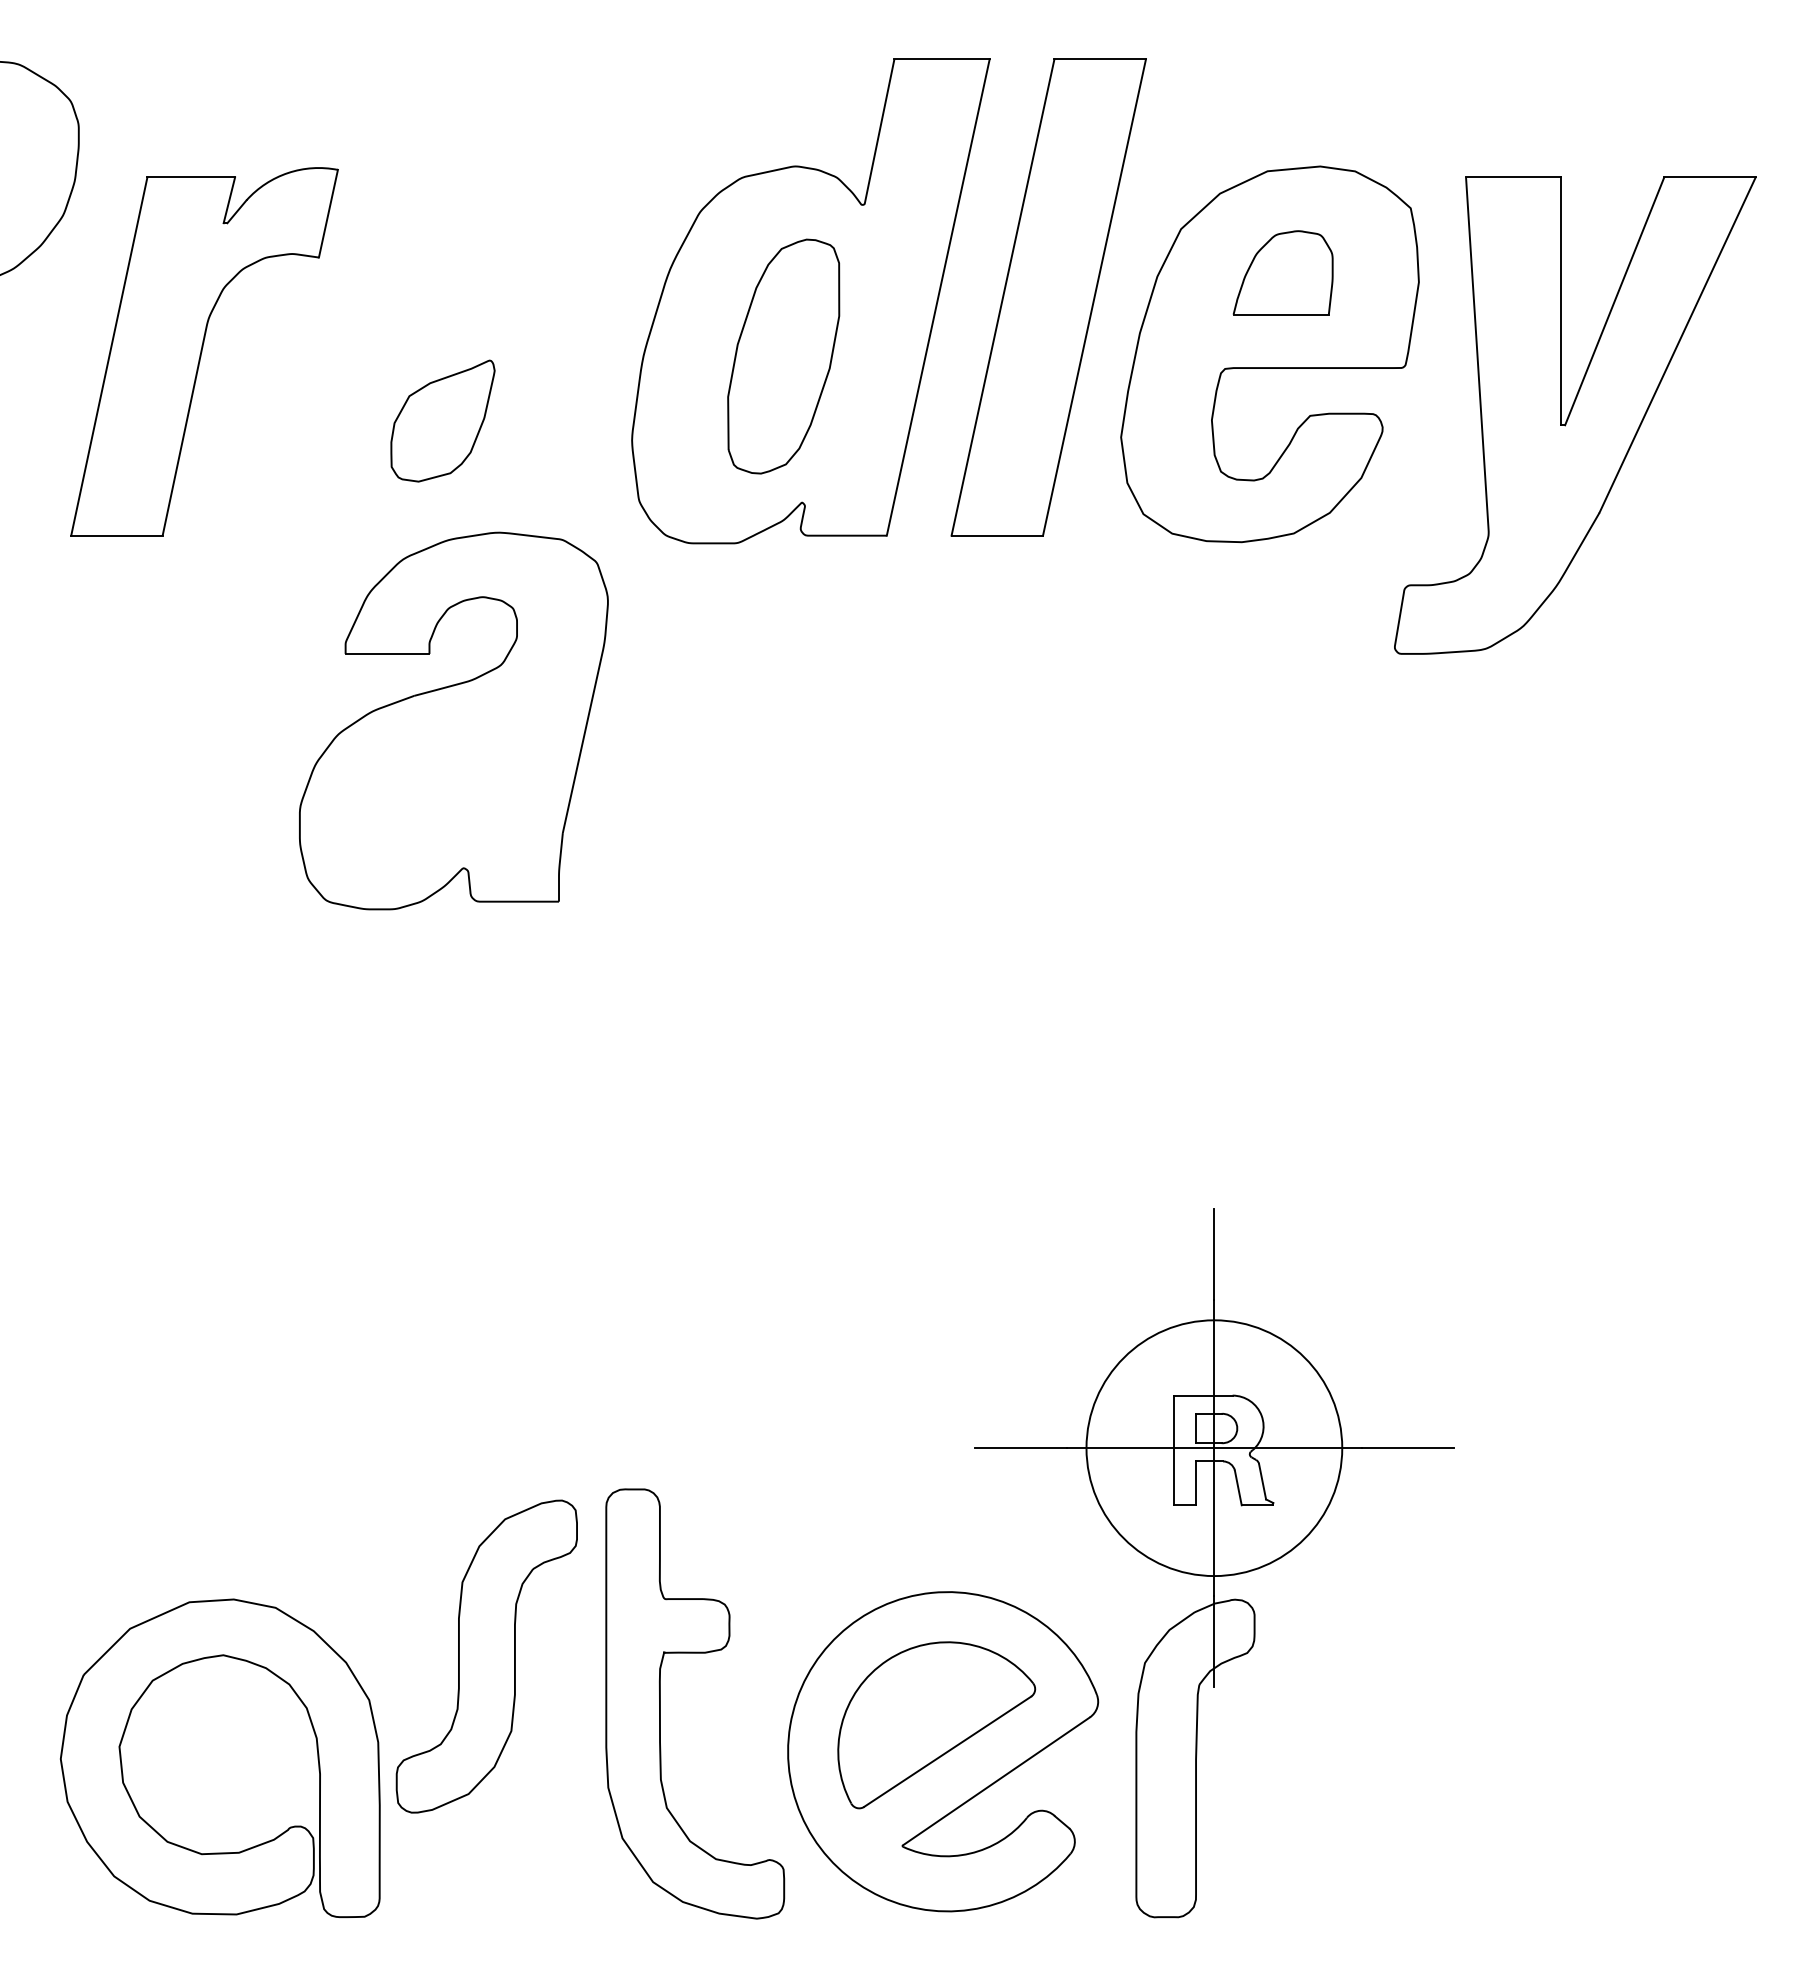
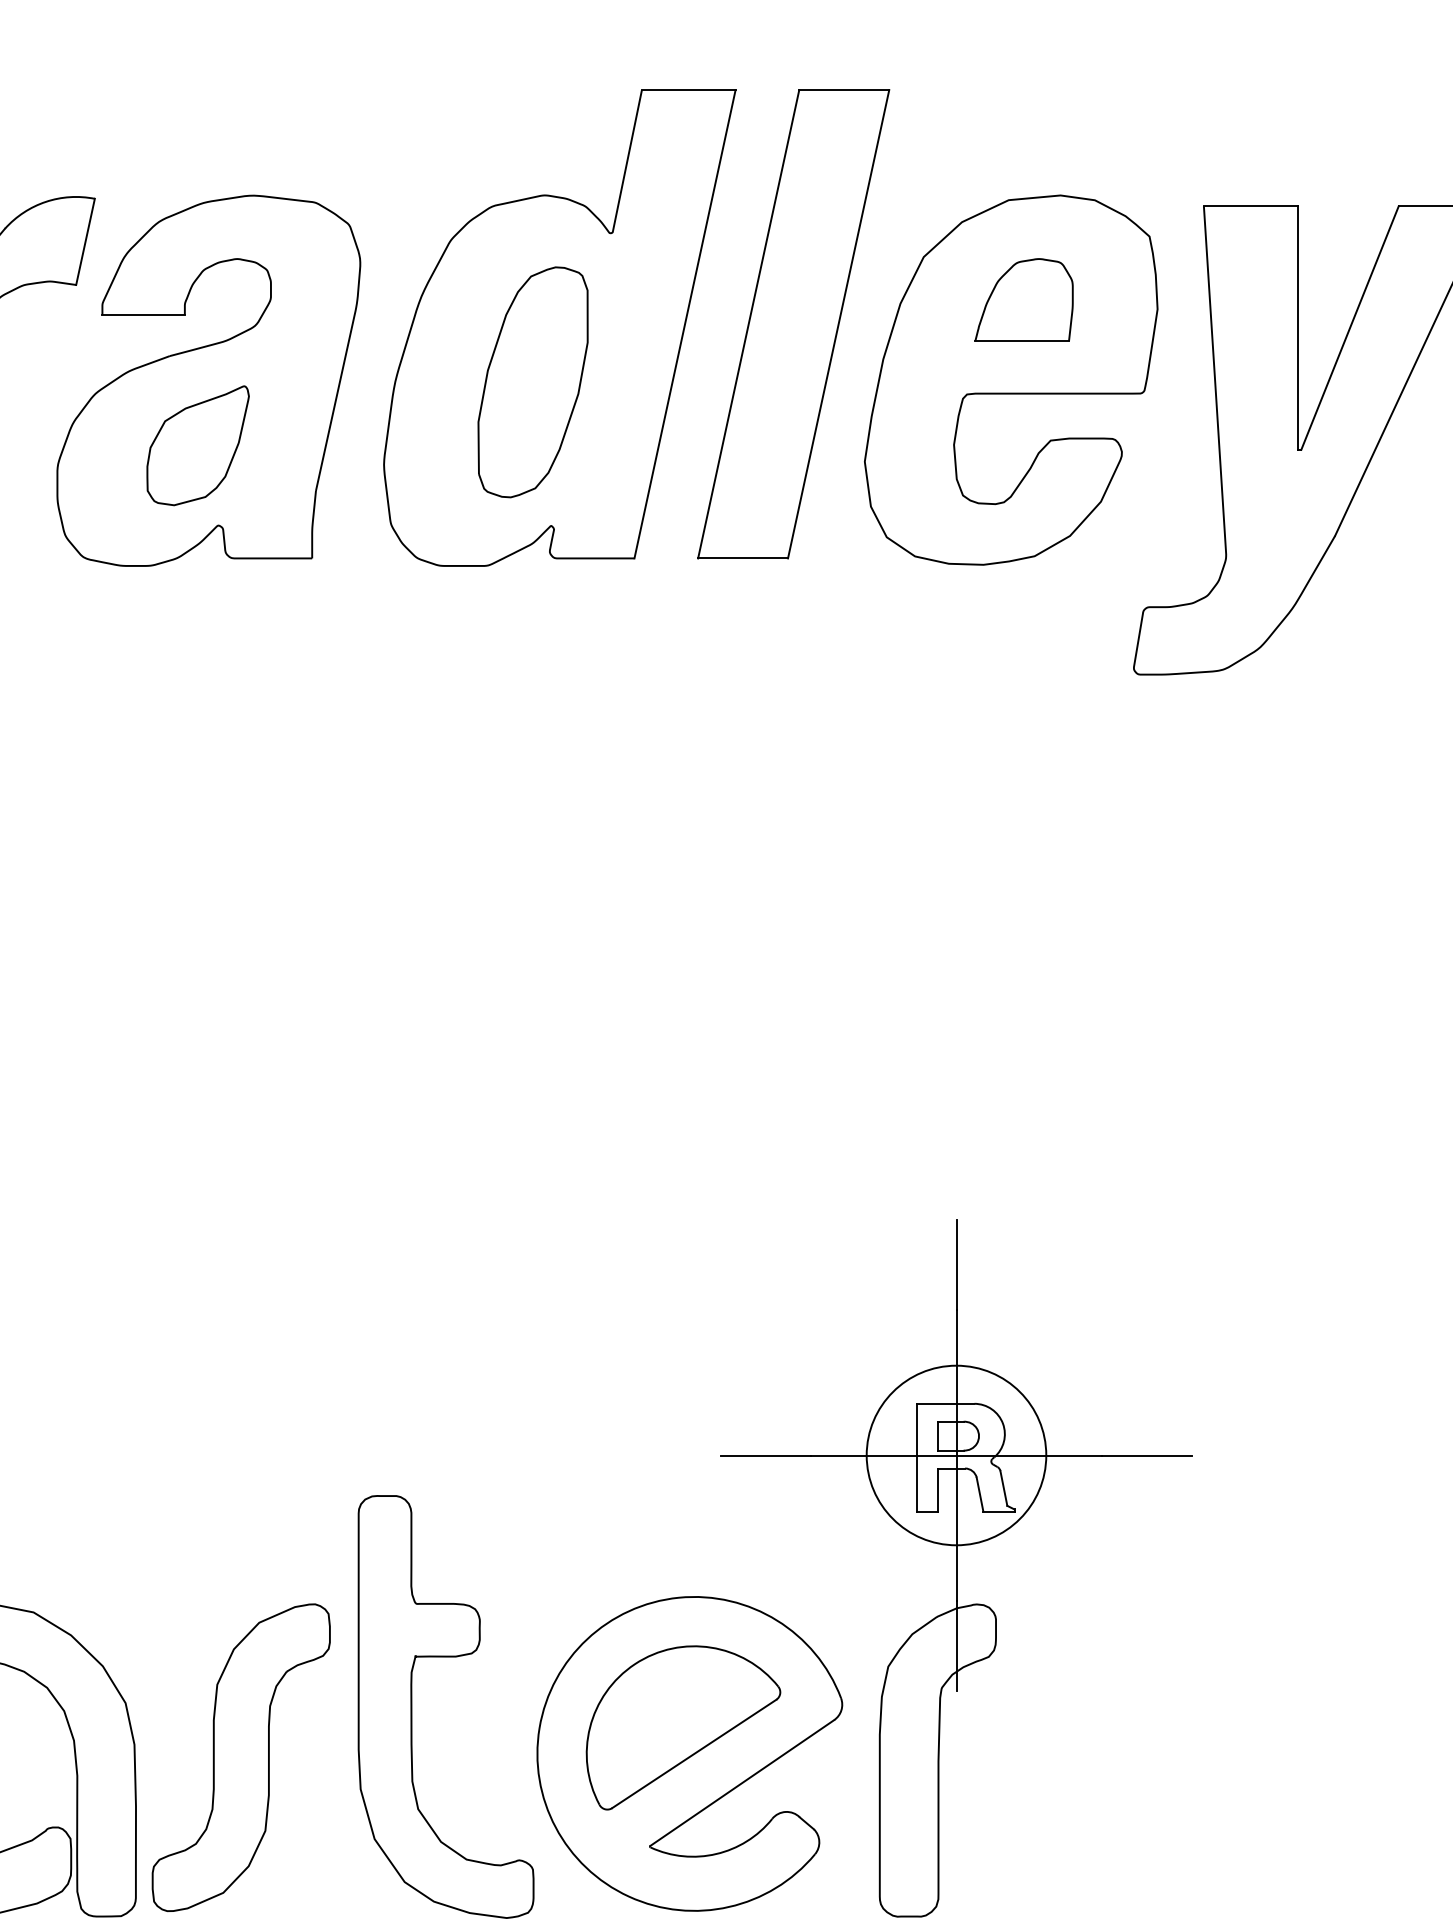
part: (453, 720) -> (208, 380), moved
circle: (1214, 1447) -> (956, 1454), size x0.71
part: (486, 1656) -> (240, 1757), moved

